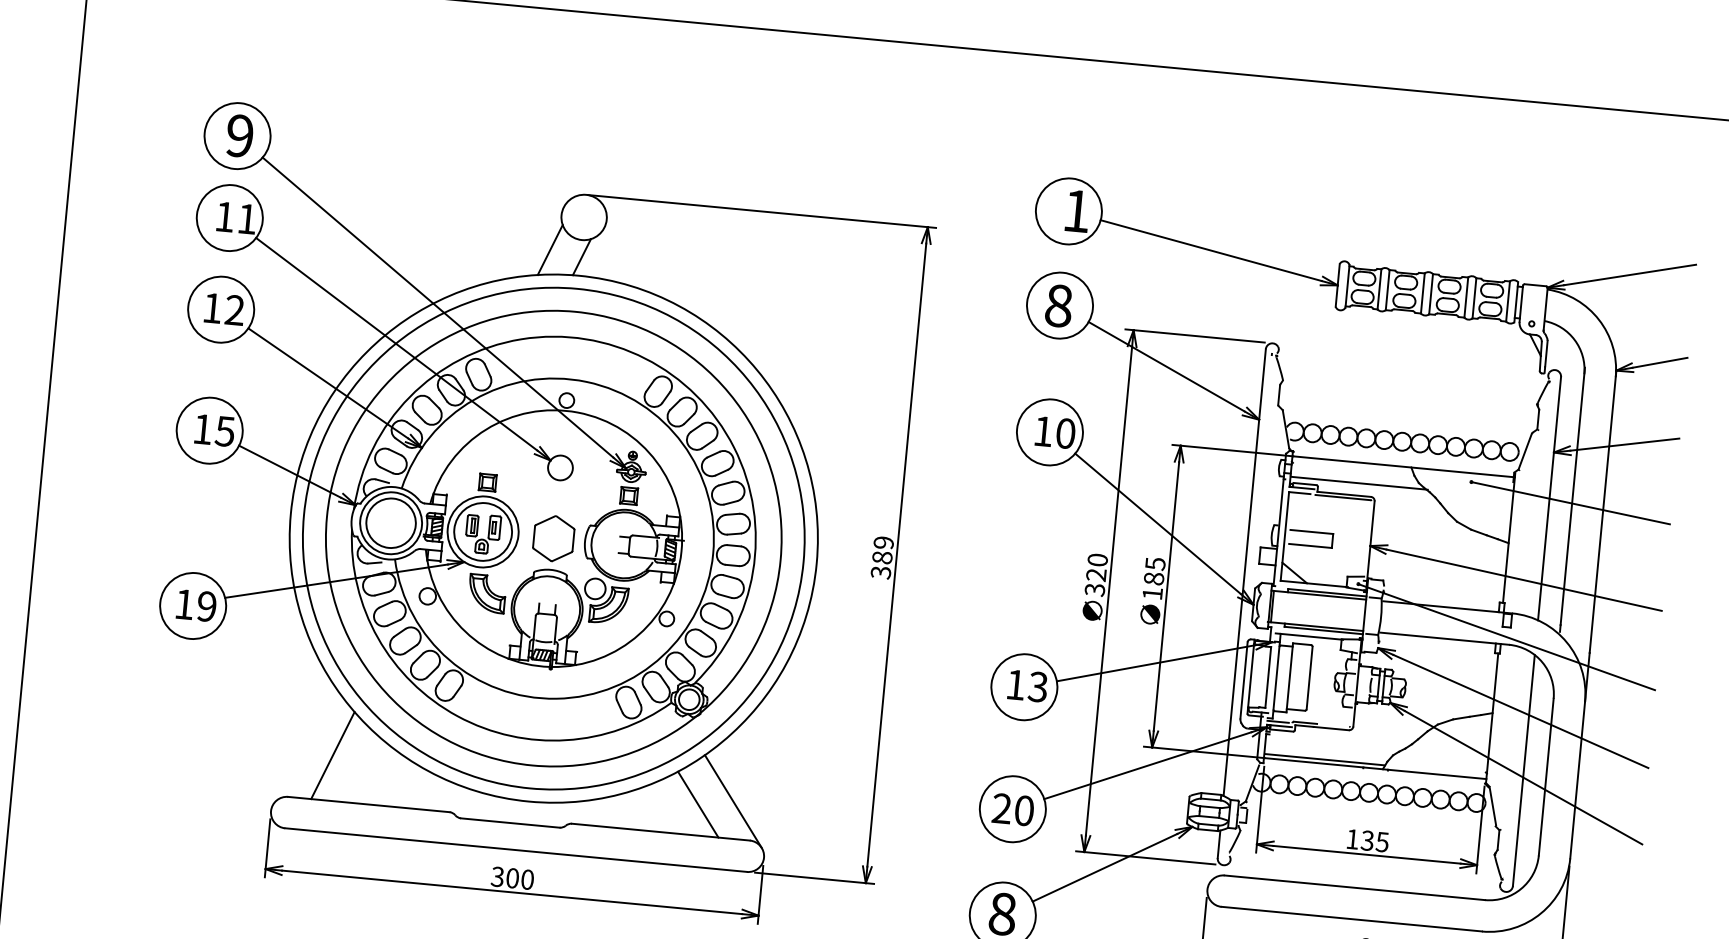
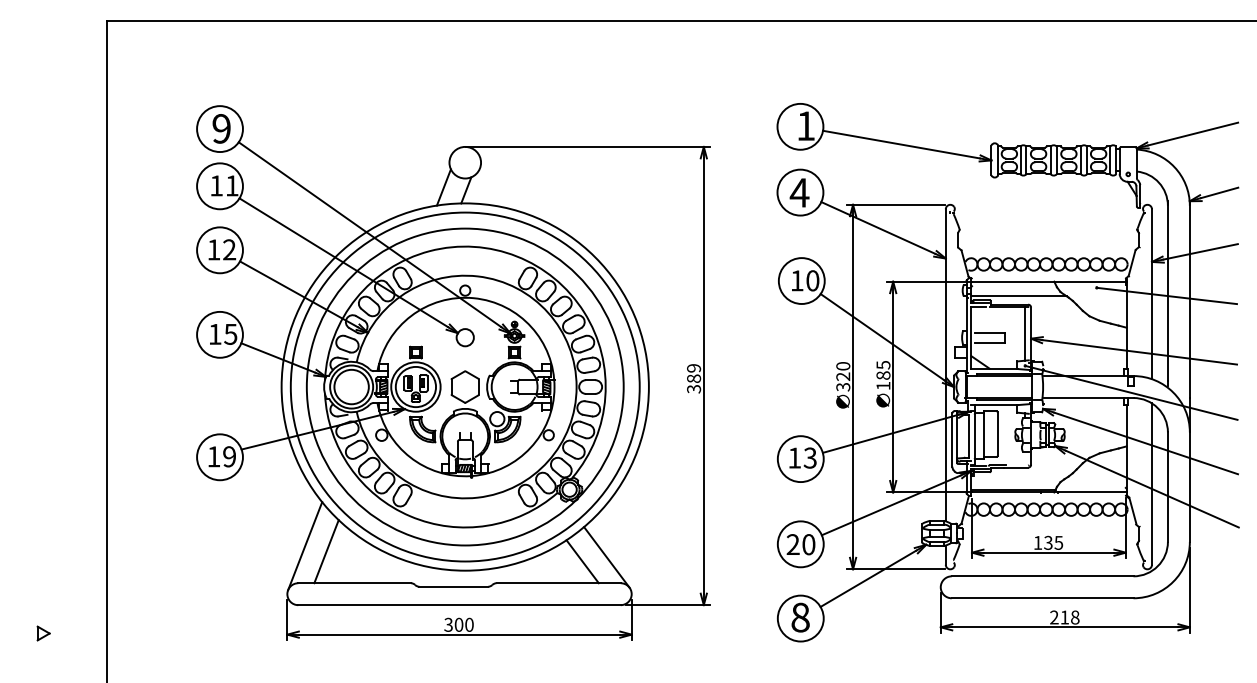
text: (1058, 305) -> (799, 192), 8 -> 4
line: (1363, 537) -> (1025, 333), added
line: (303, 745) -> (305, 546), added

